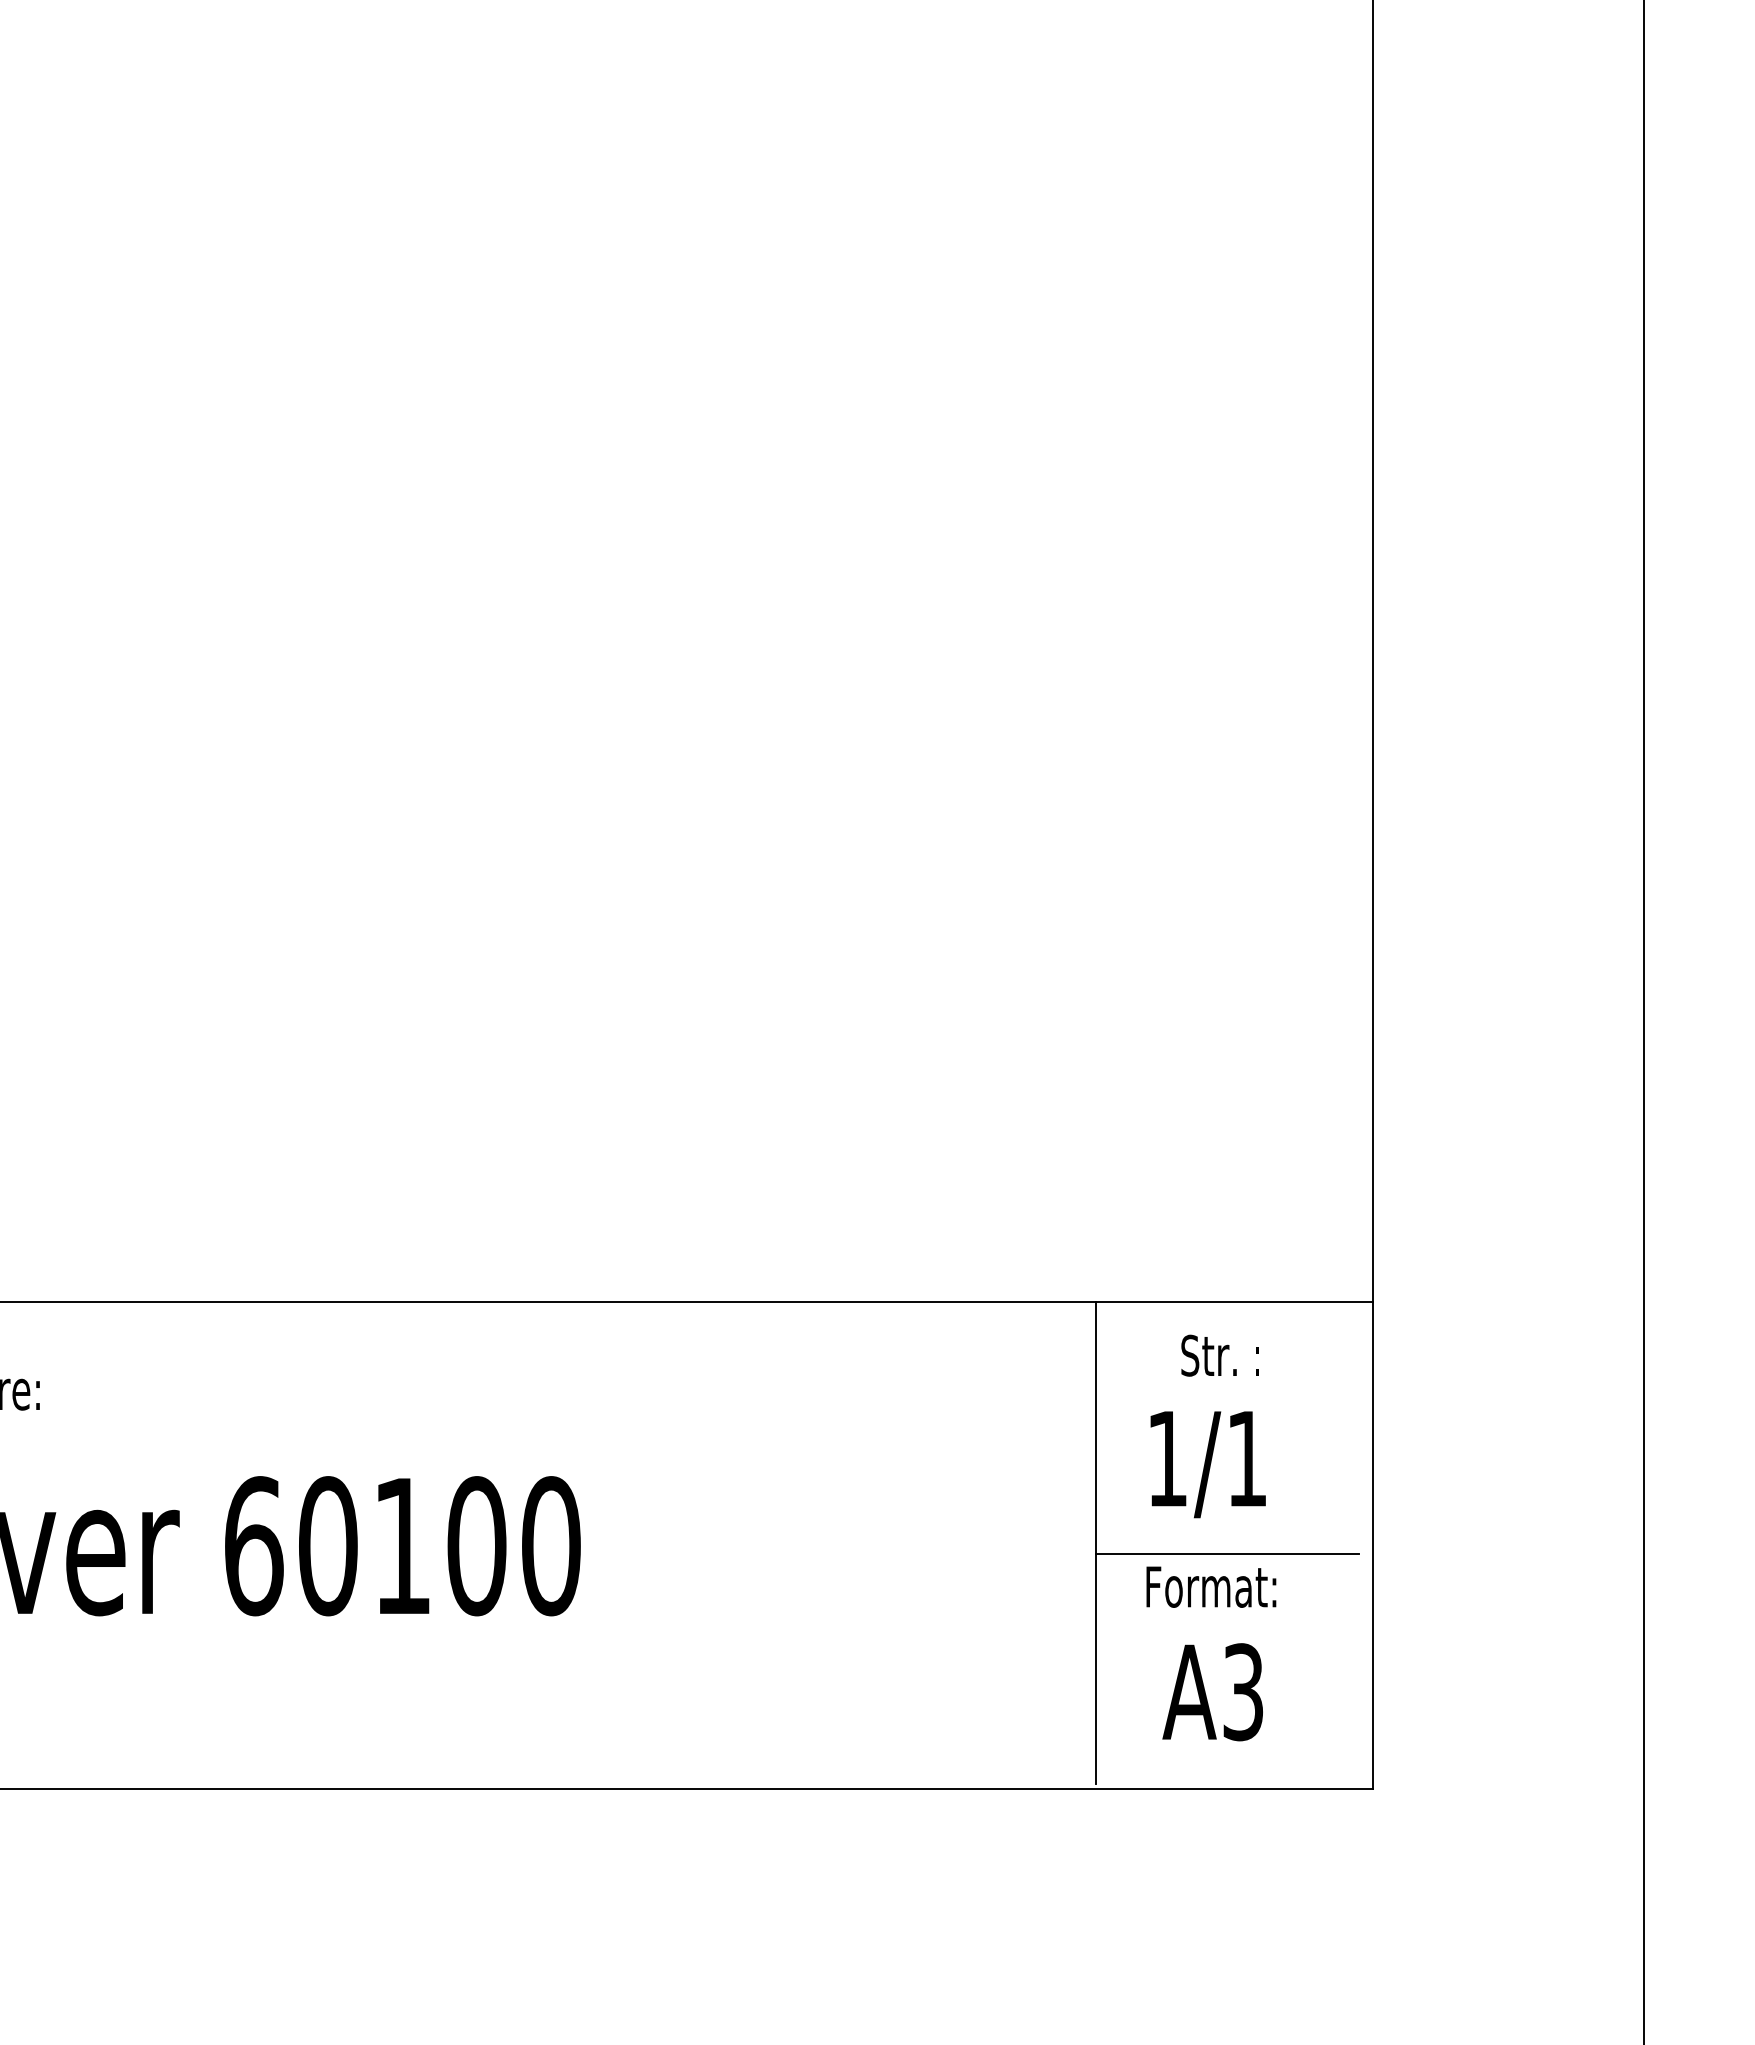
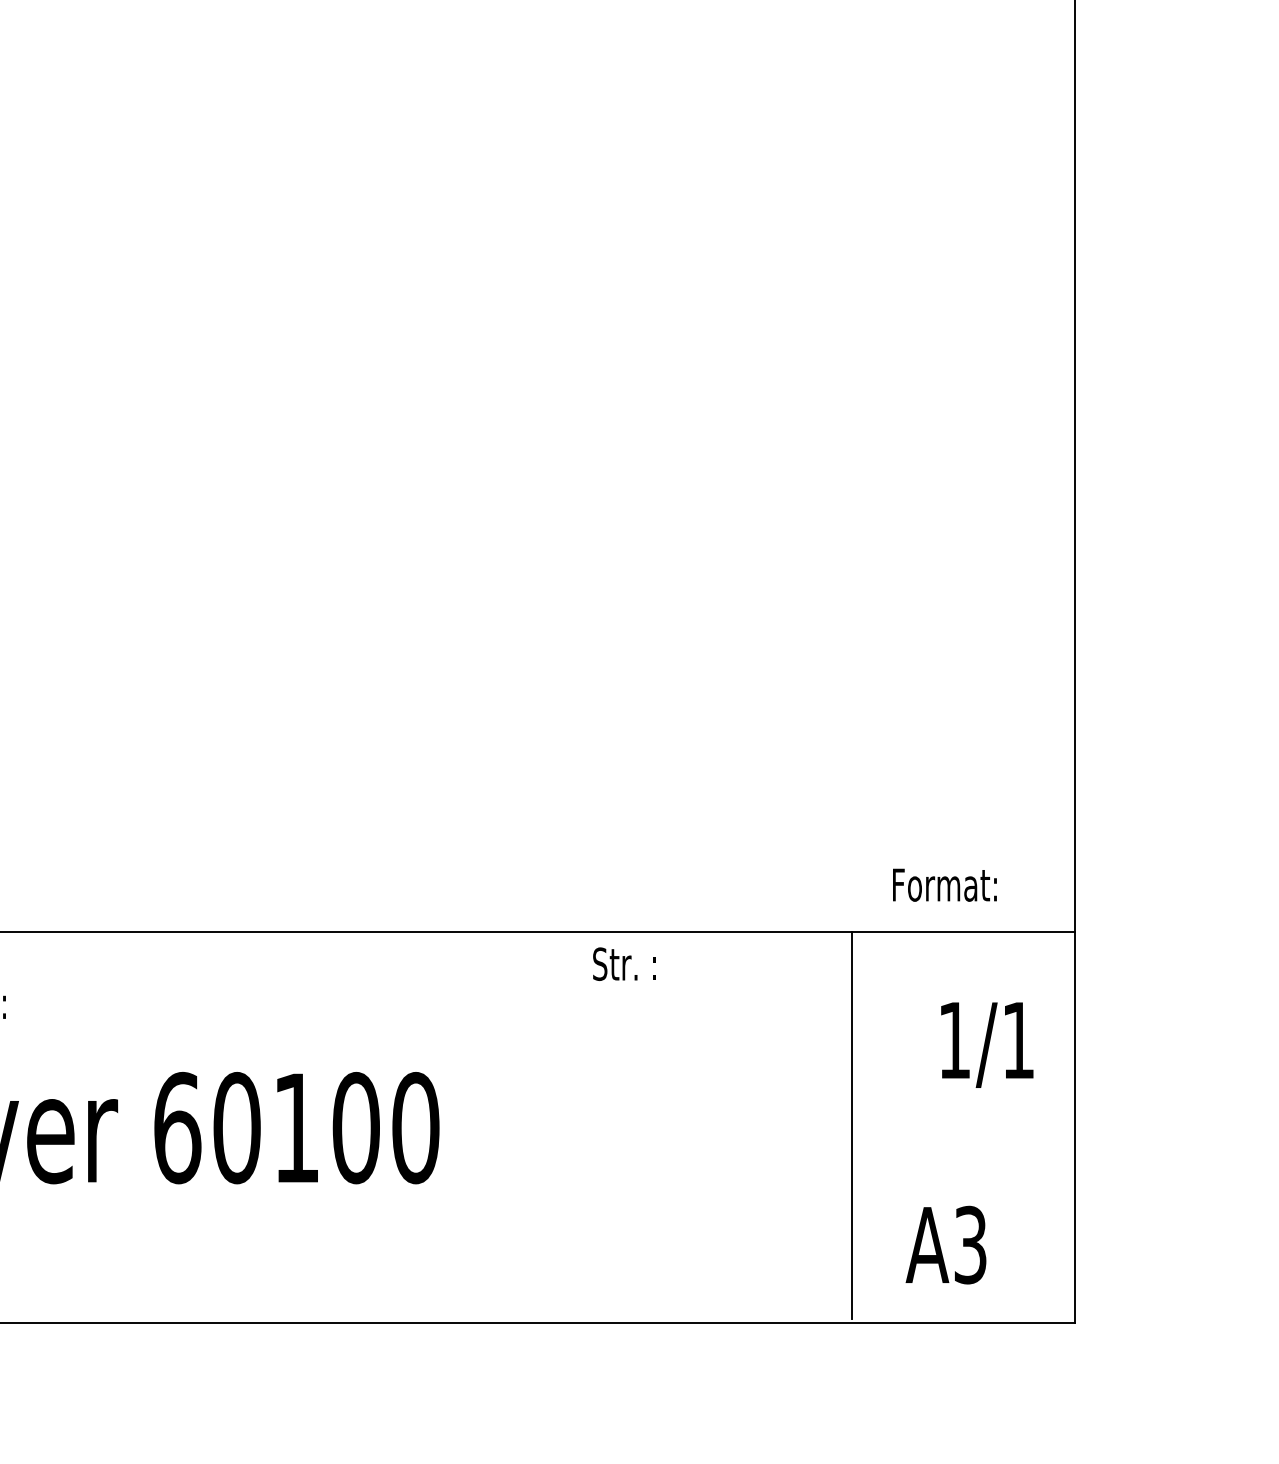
text: (1219, 1355) -> (623, 964), moved
text: (1207, 1464) -> (986, 1044), moved
line: (1226, 1554) -> (957, 1134), removed
text: (1211, 1586) -> (945, 884), moved

